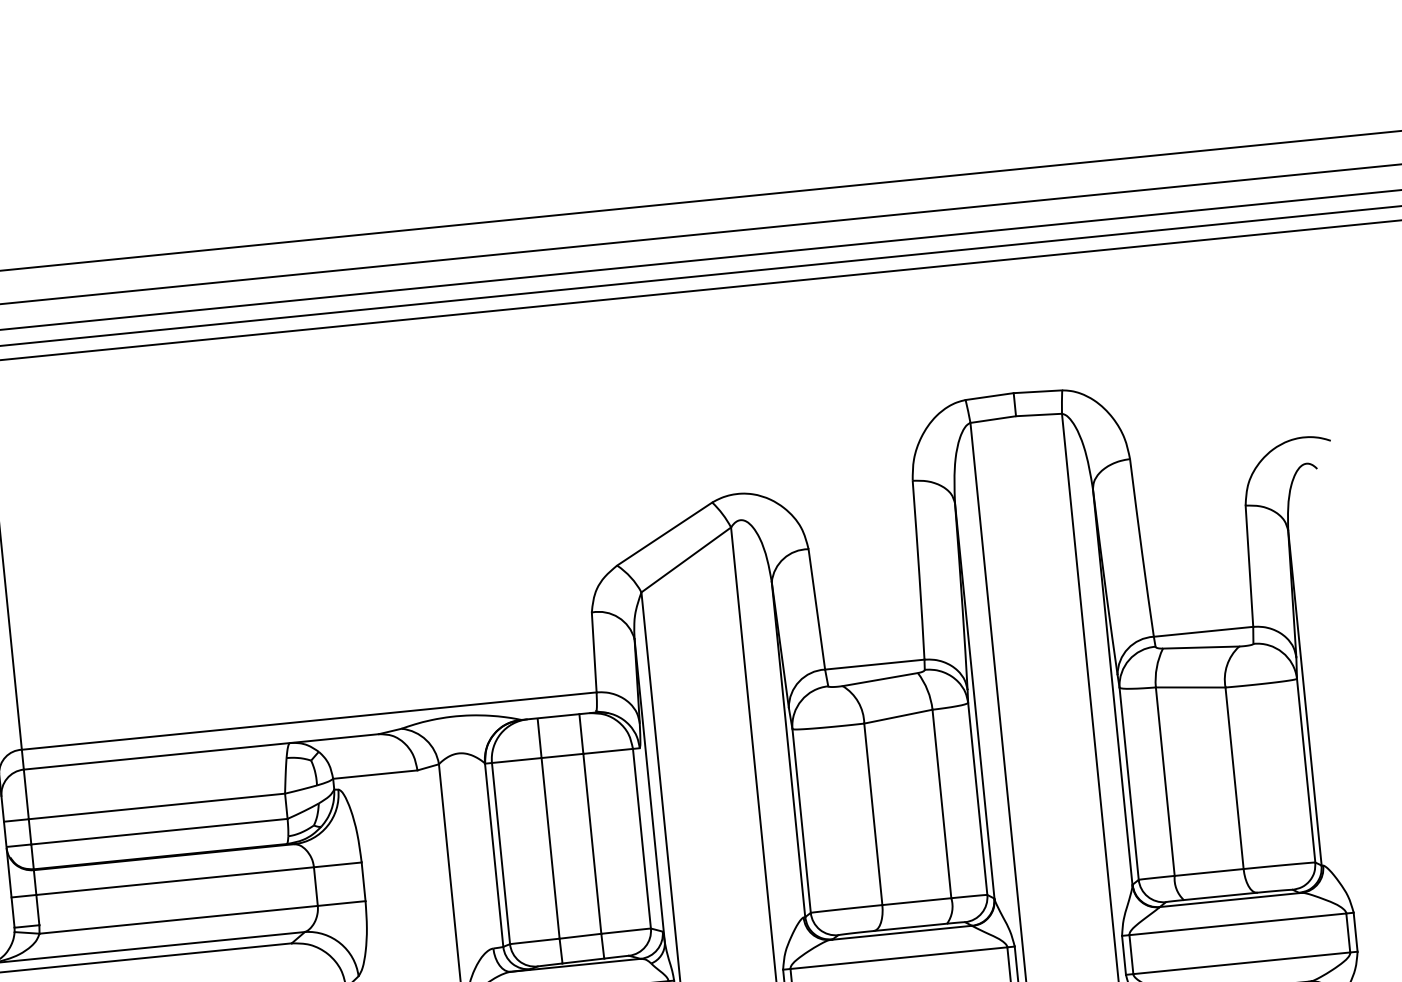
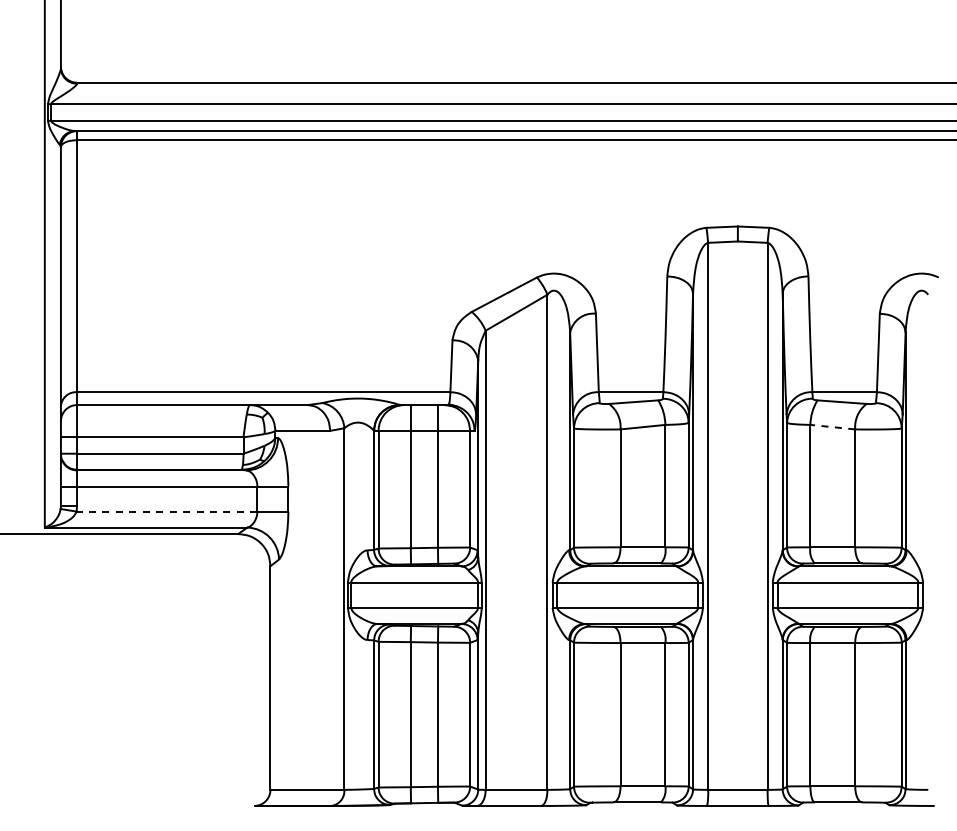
line: (1190, 688) -> (832, 427), solid -> dashed
line: (177, 919) -> (166, 511), solid -> dashed

